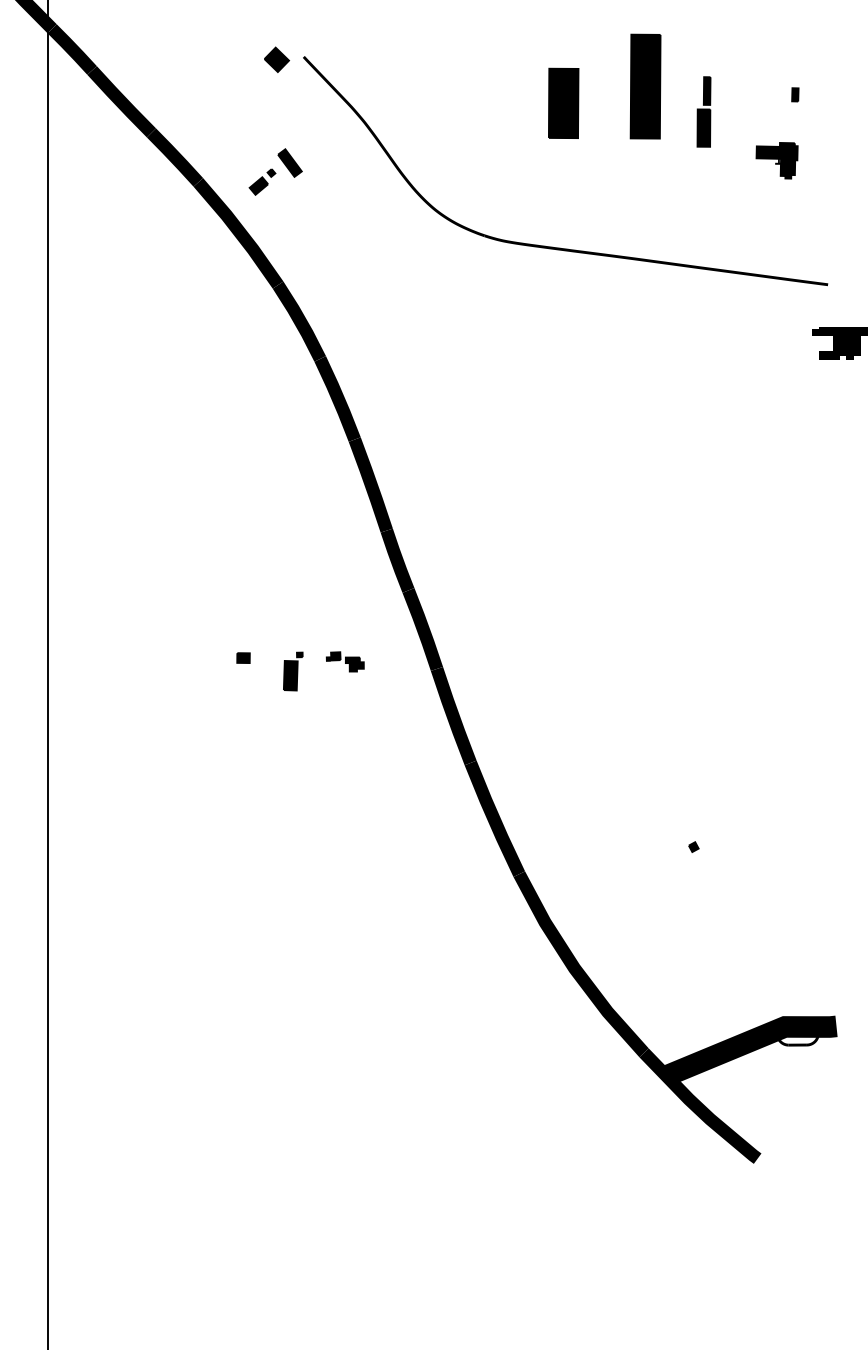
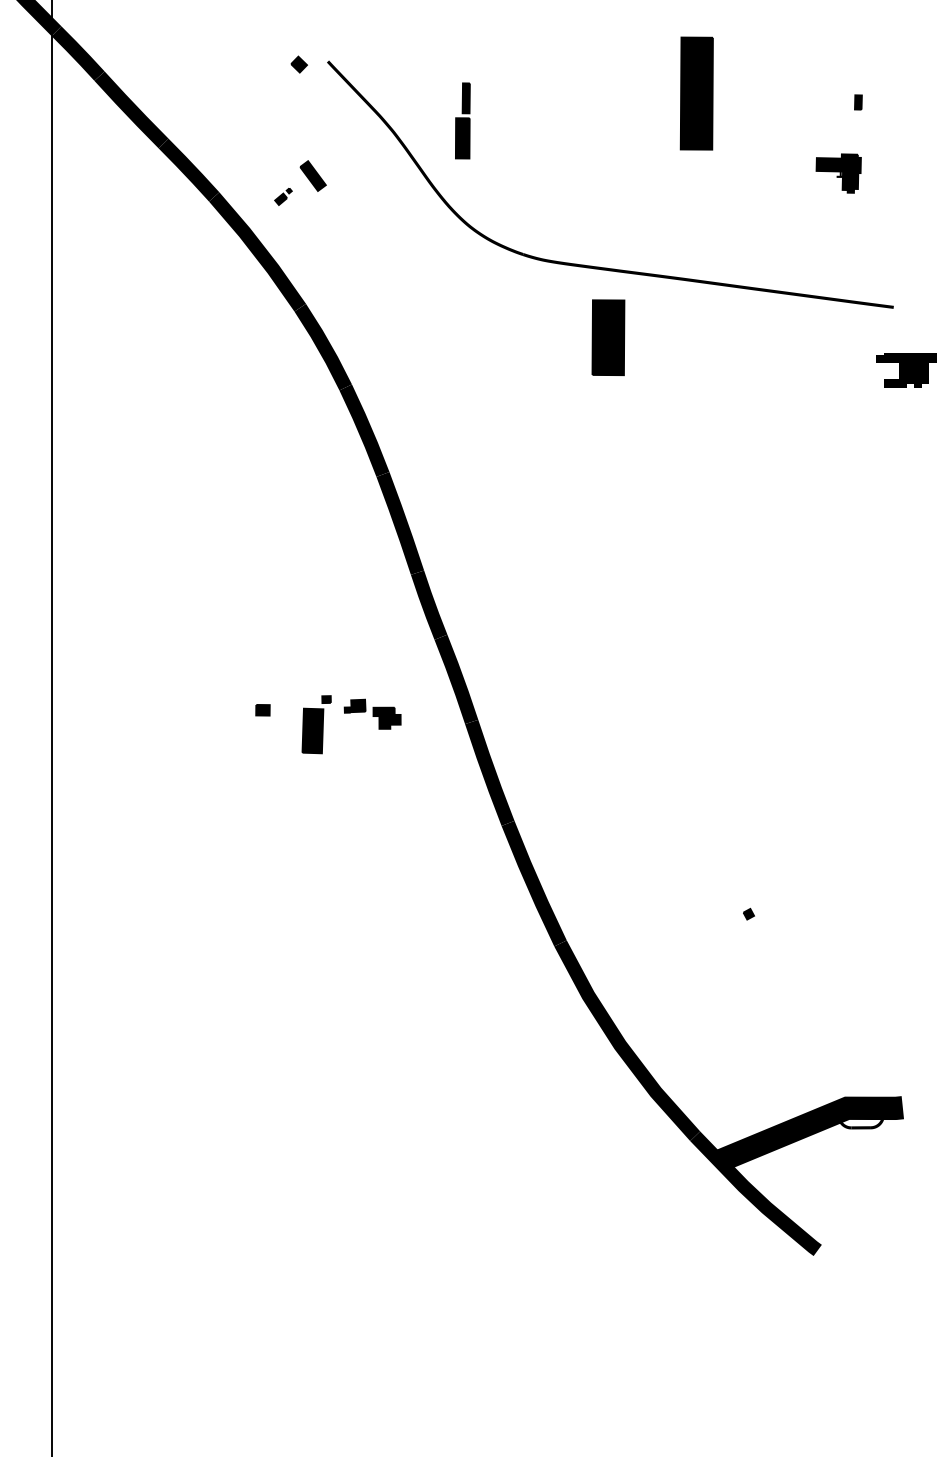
part: (277, 59) -> (299, 64), size x0.6
part: (563, 103) -> (608, 337), moved
part: (703, 111) -> (462, 120), moved
part: (262, 181) -> (283, 196), size x0.6
part: (345, 662) -> (372, 714), size x1.4
part: (293, 671) -> (316, 724), size x1.4

